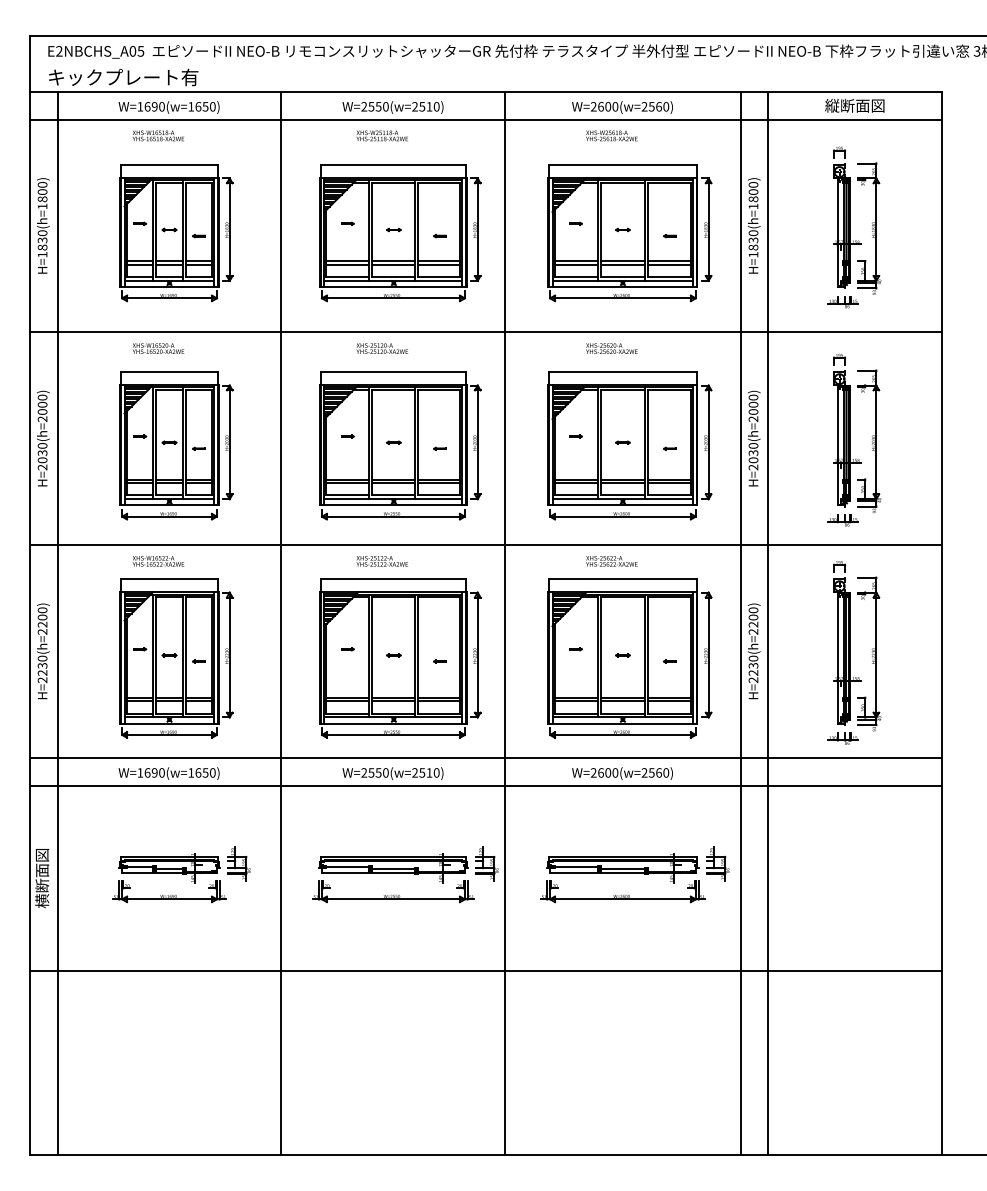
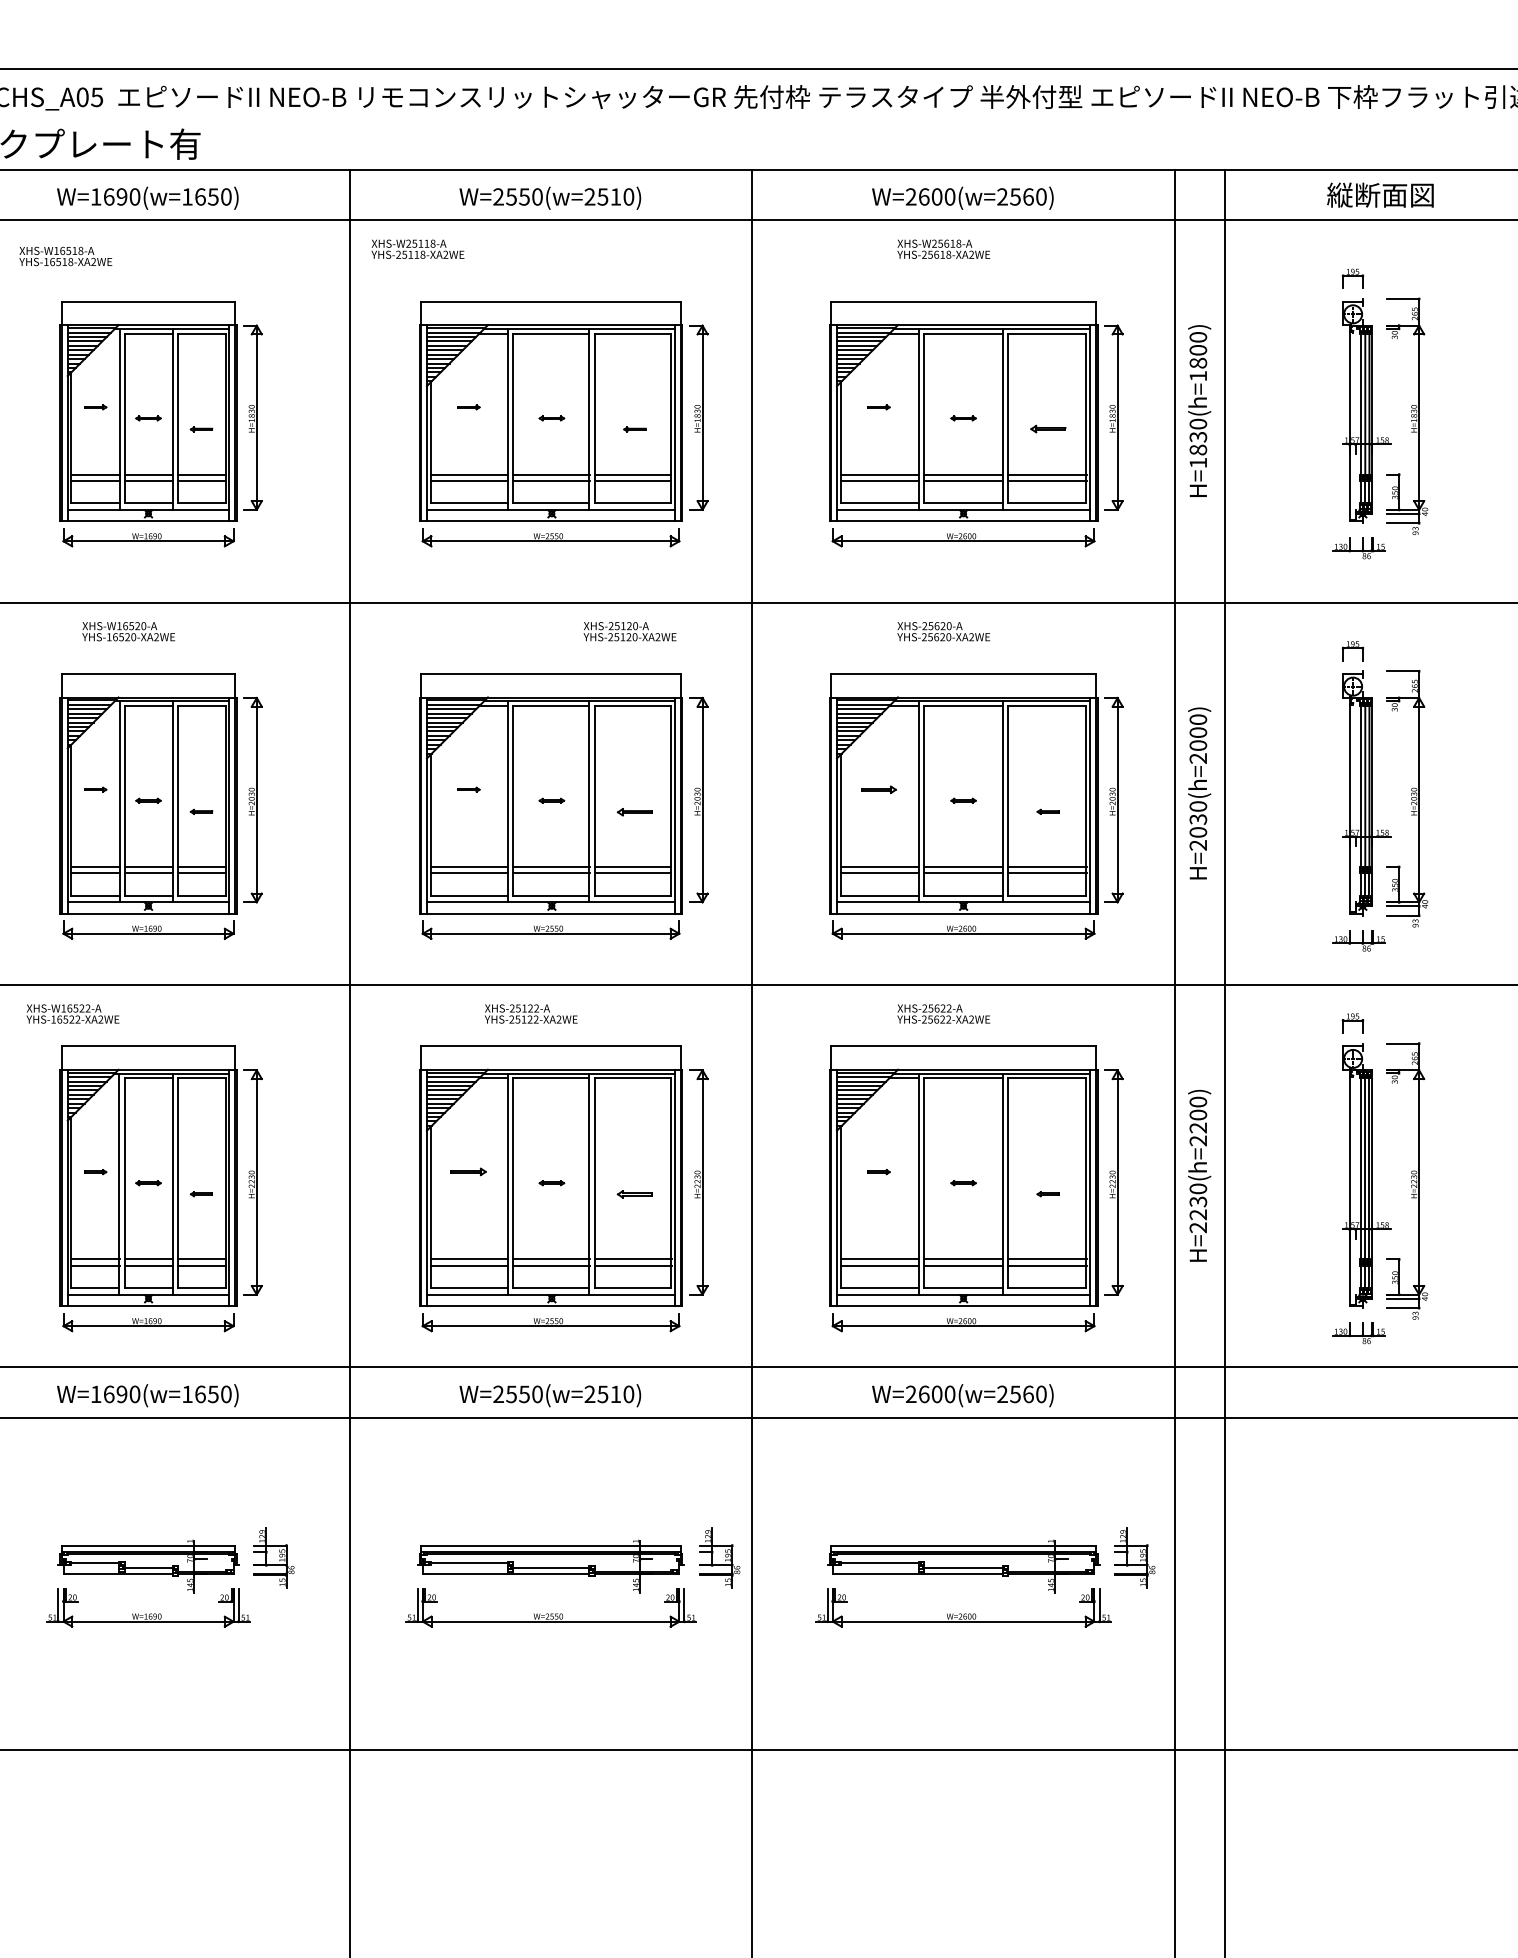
text: (158, 135) -> (65, 255), moved
text: (381, 135) -> (416, 248), moved
part: (669, 236) -> (1047, 430), size x1.6
text: (382, 348) -> (630, 631), moved
part: (575, 436) -> (878, 789), size x1.6
part: (439, 448) -> (633, 811), size x1.6
text: (158, 561) -> (72, 1014), moved
part: (347, 649) -> (468, 1172), size x1.6
part: (439, 661) -> (633, 1194), size x1.6

